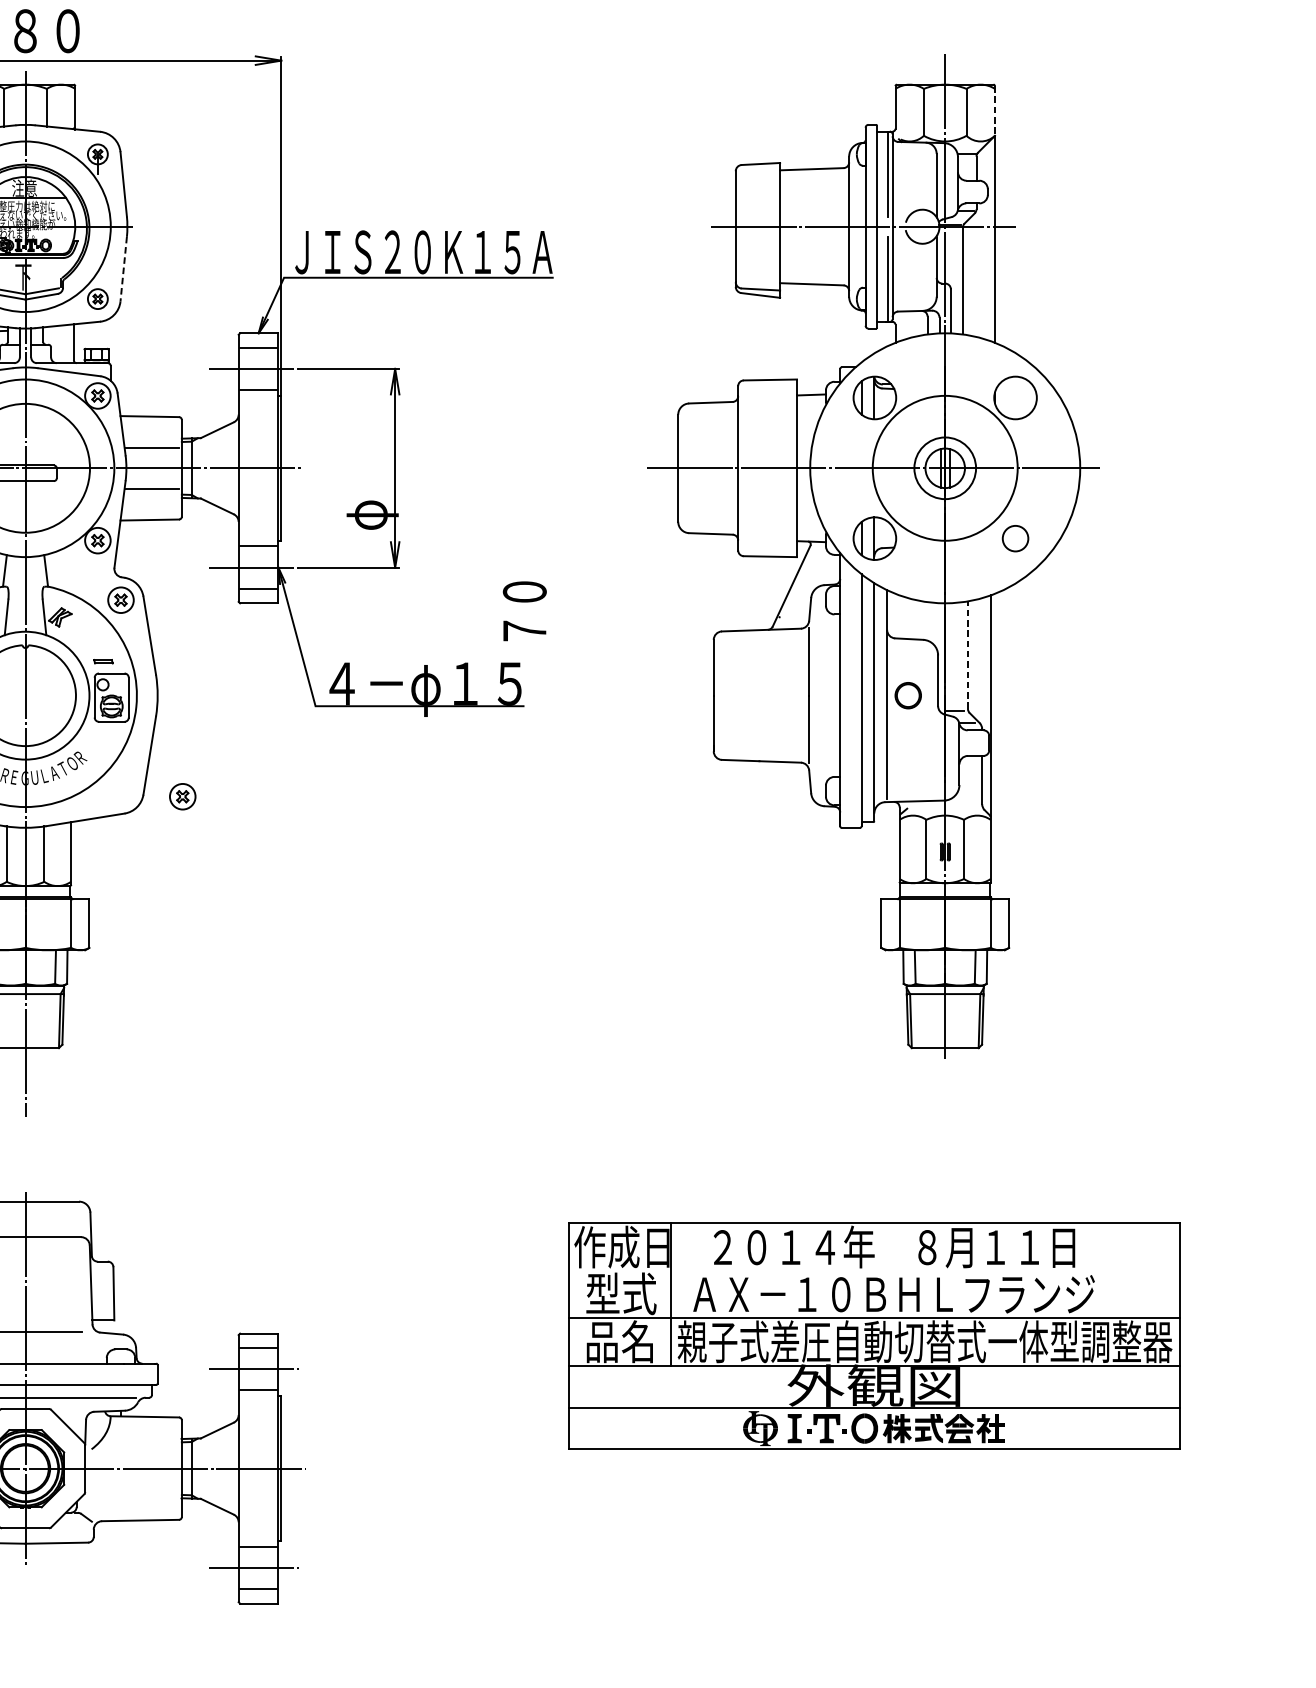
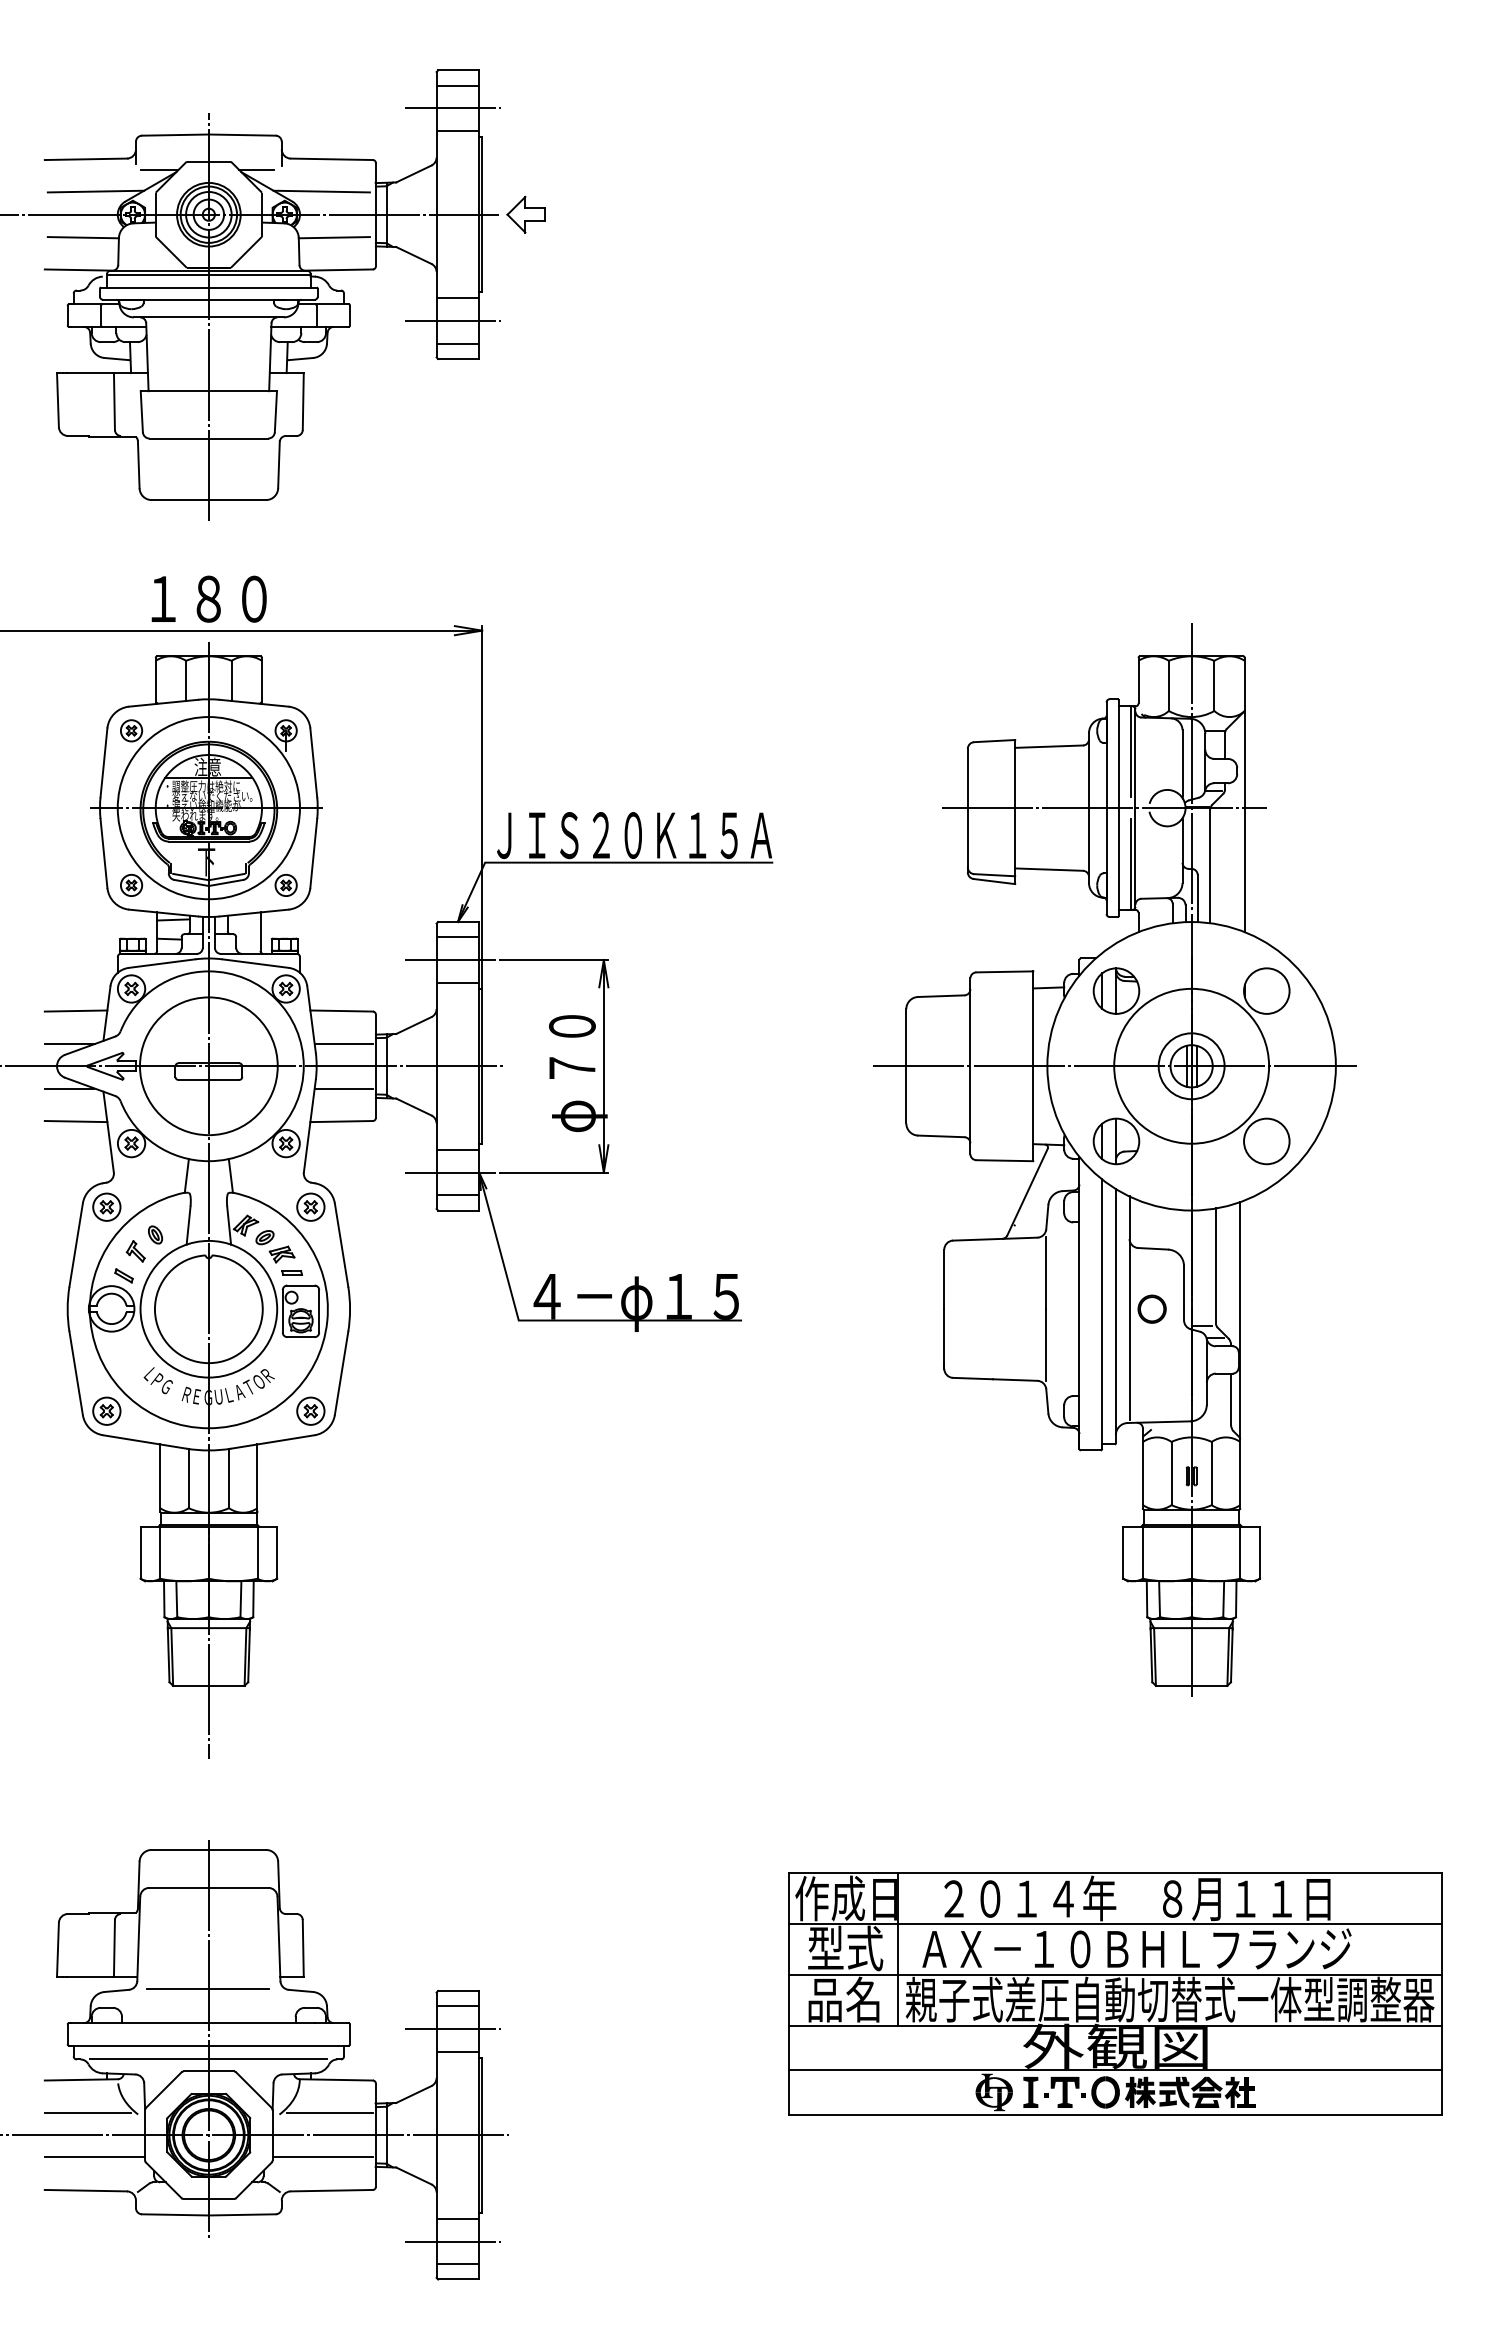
line: (994, 111) -> (1244, 684), dashed -> solid
line: (123, 269) -> (313, 853), dashed -> solid
circle: (1015, 538) -> (1266, 1141), size x1.67
text: (524, 610) -> (572, 1046), moved
part: (87, 636) -> (275, 1246), added
line: (967, 654) -> (1215, 1265), dashed -> solid
part: (182, 796) -> (310, 1410), moved
line: (873, 1270) -> (1115, 1923), added
line: (138, 1448) -> (329, 2113), added
line: (131, 1489) -> (322, 2157), added

